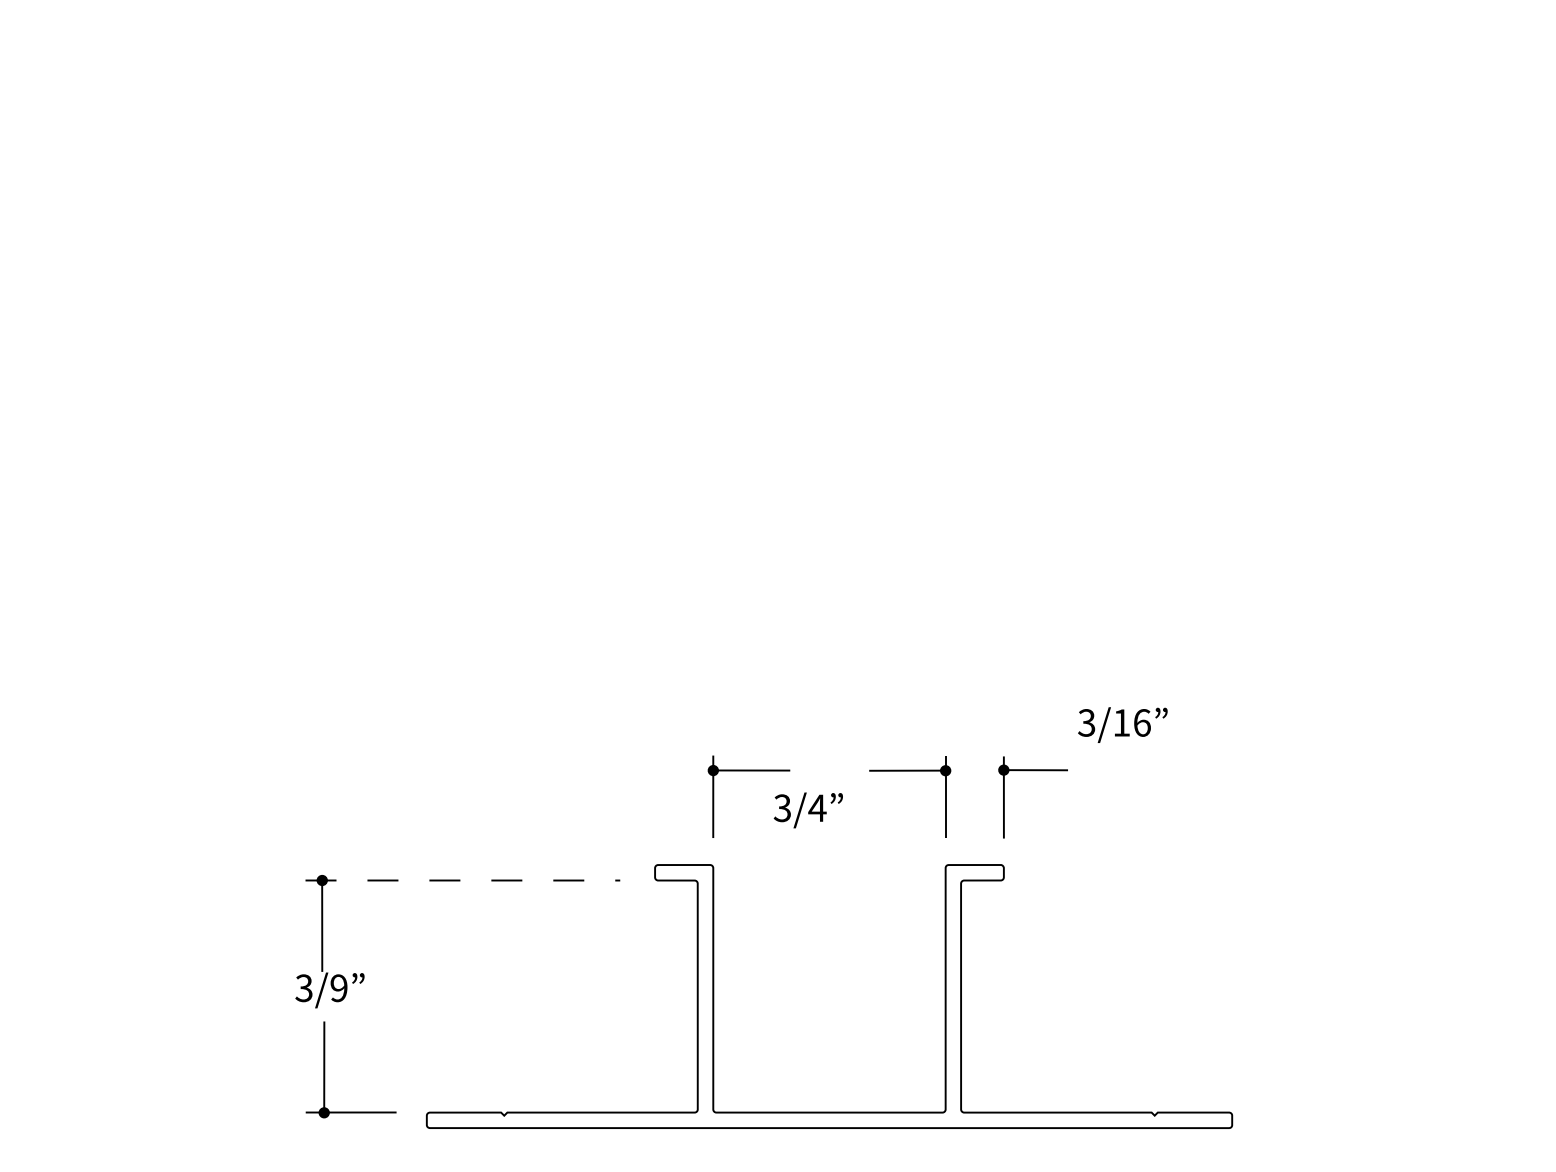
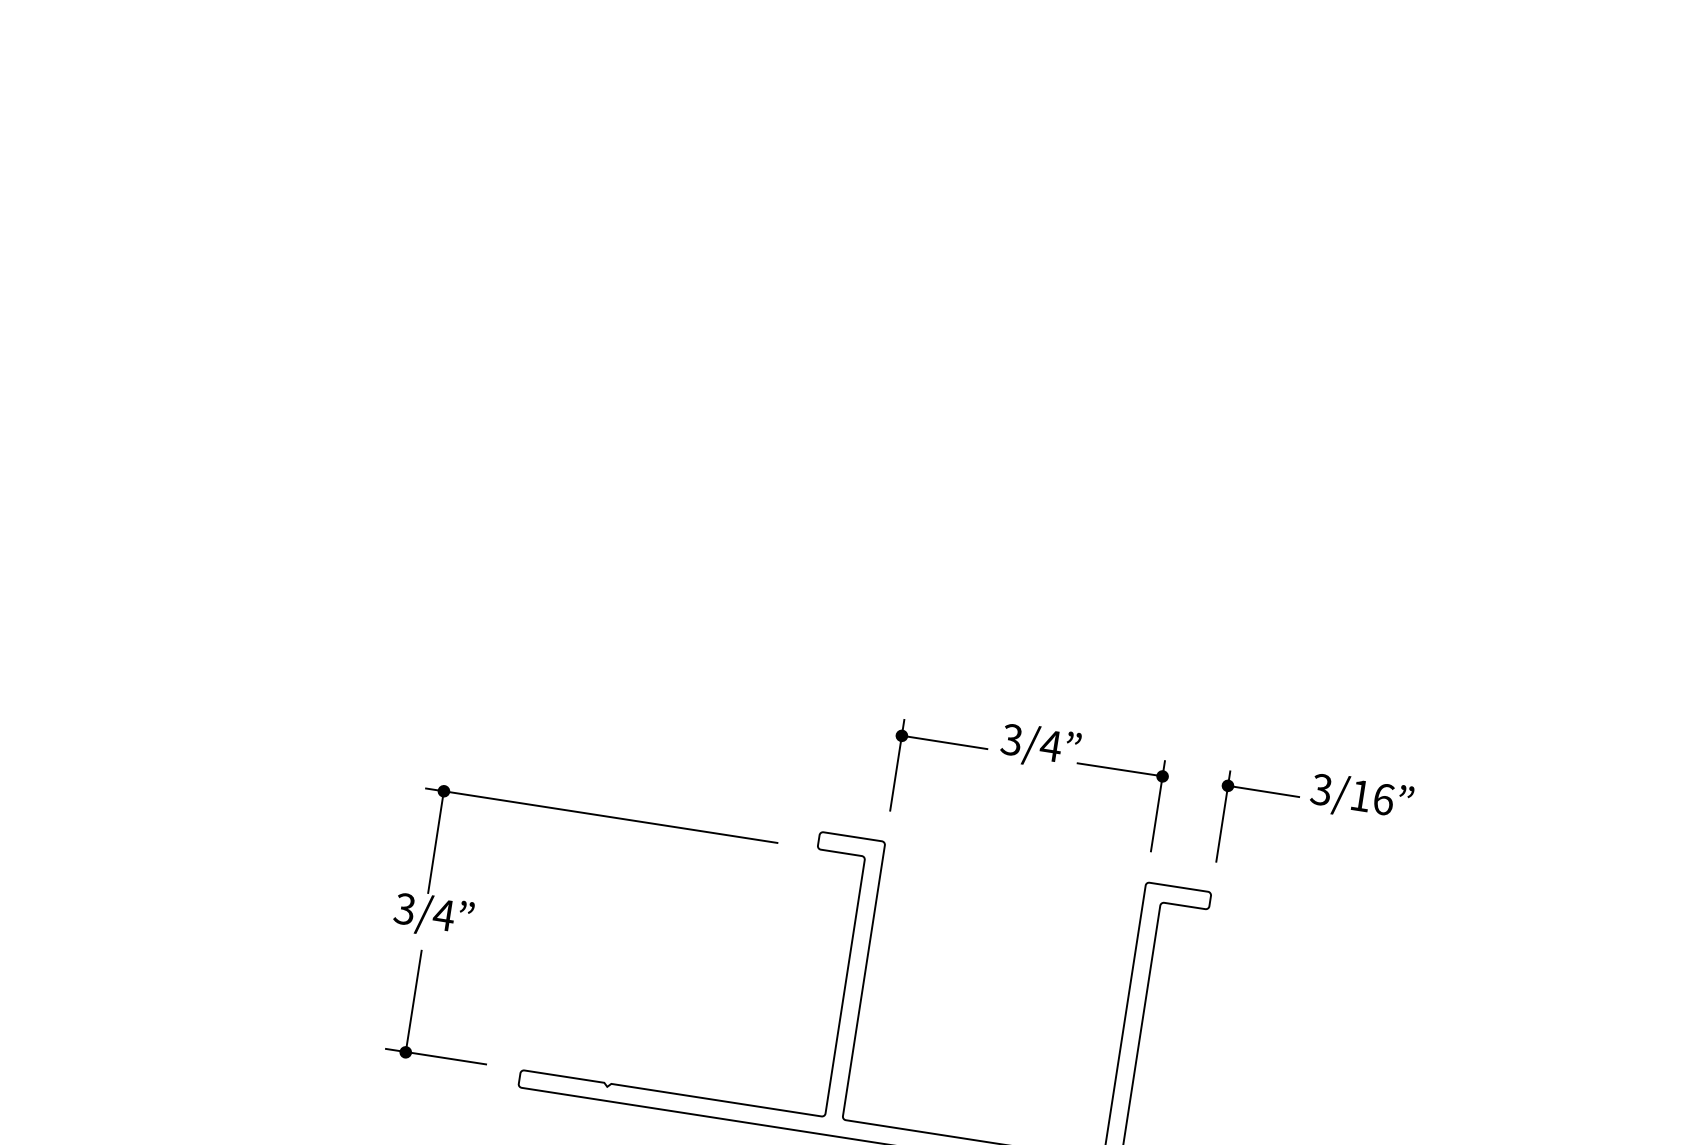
text: (1122, 724) -> (1361, 797), moved
text: (807, 810) -> (1039, 746), moved
line: (463, 880) -> (602, 815), dashed -> solid
text: (338, 988) -> (443, 915), 3/9 -> 3/4

